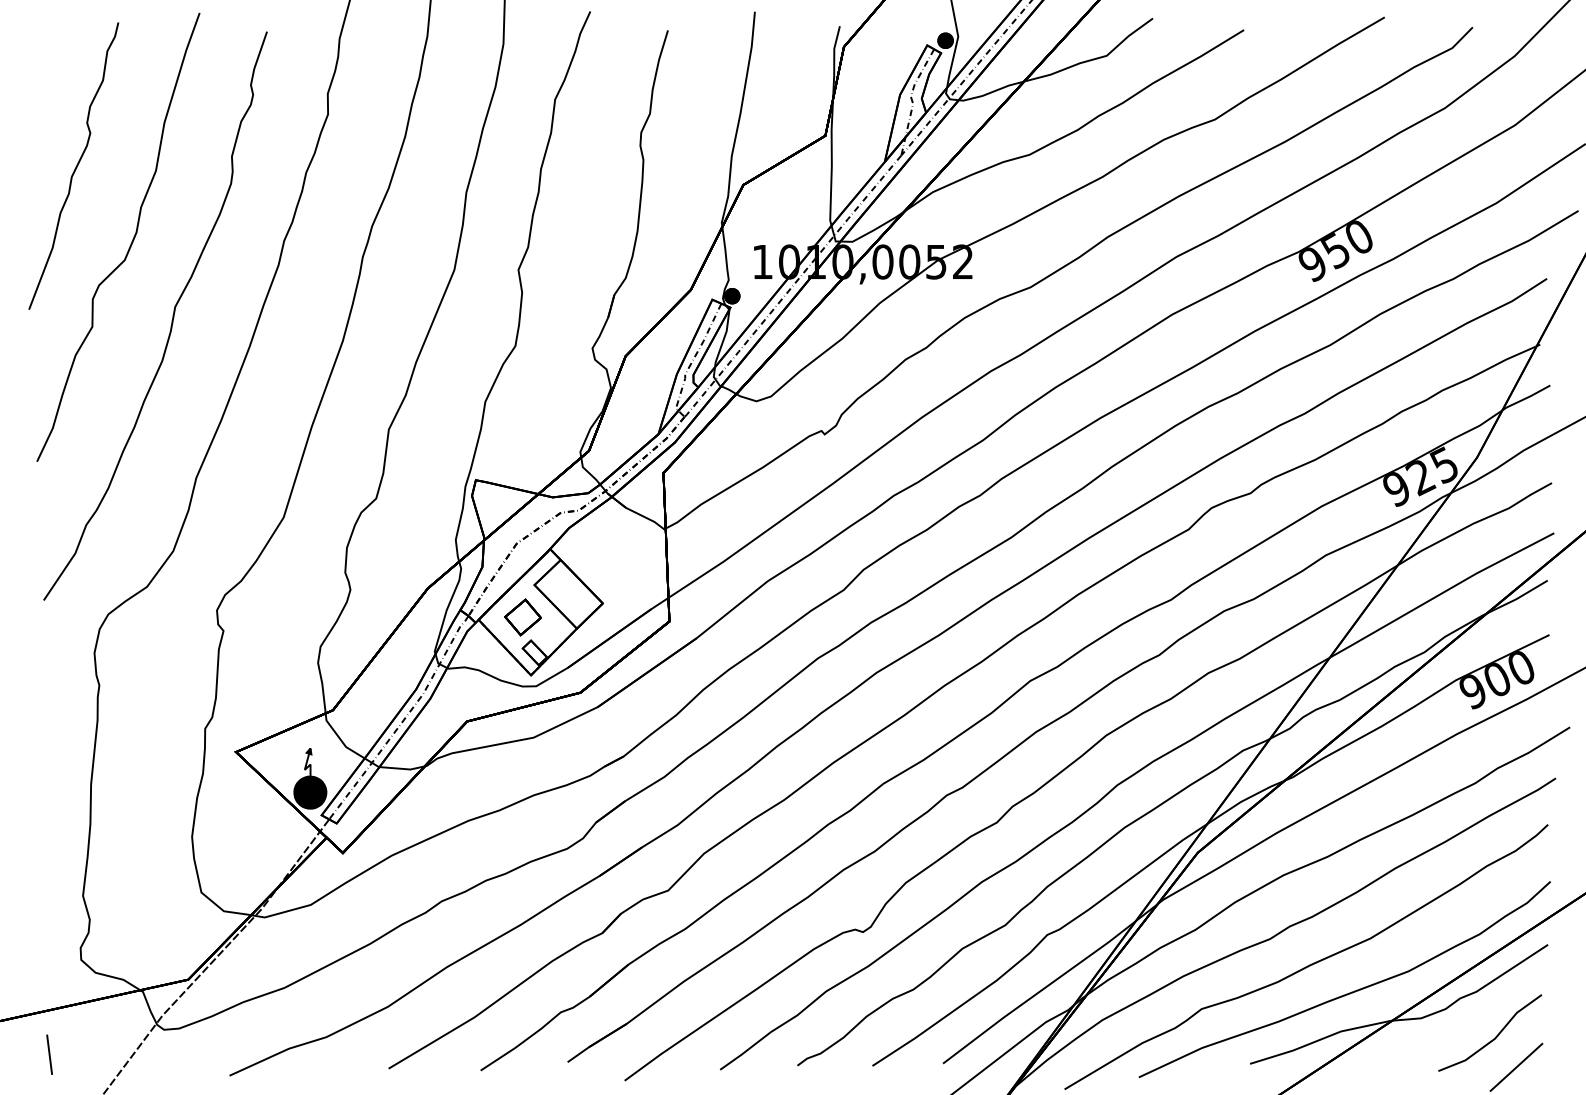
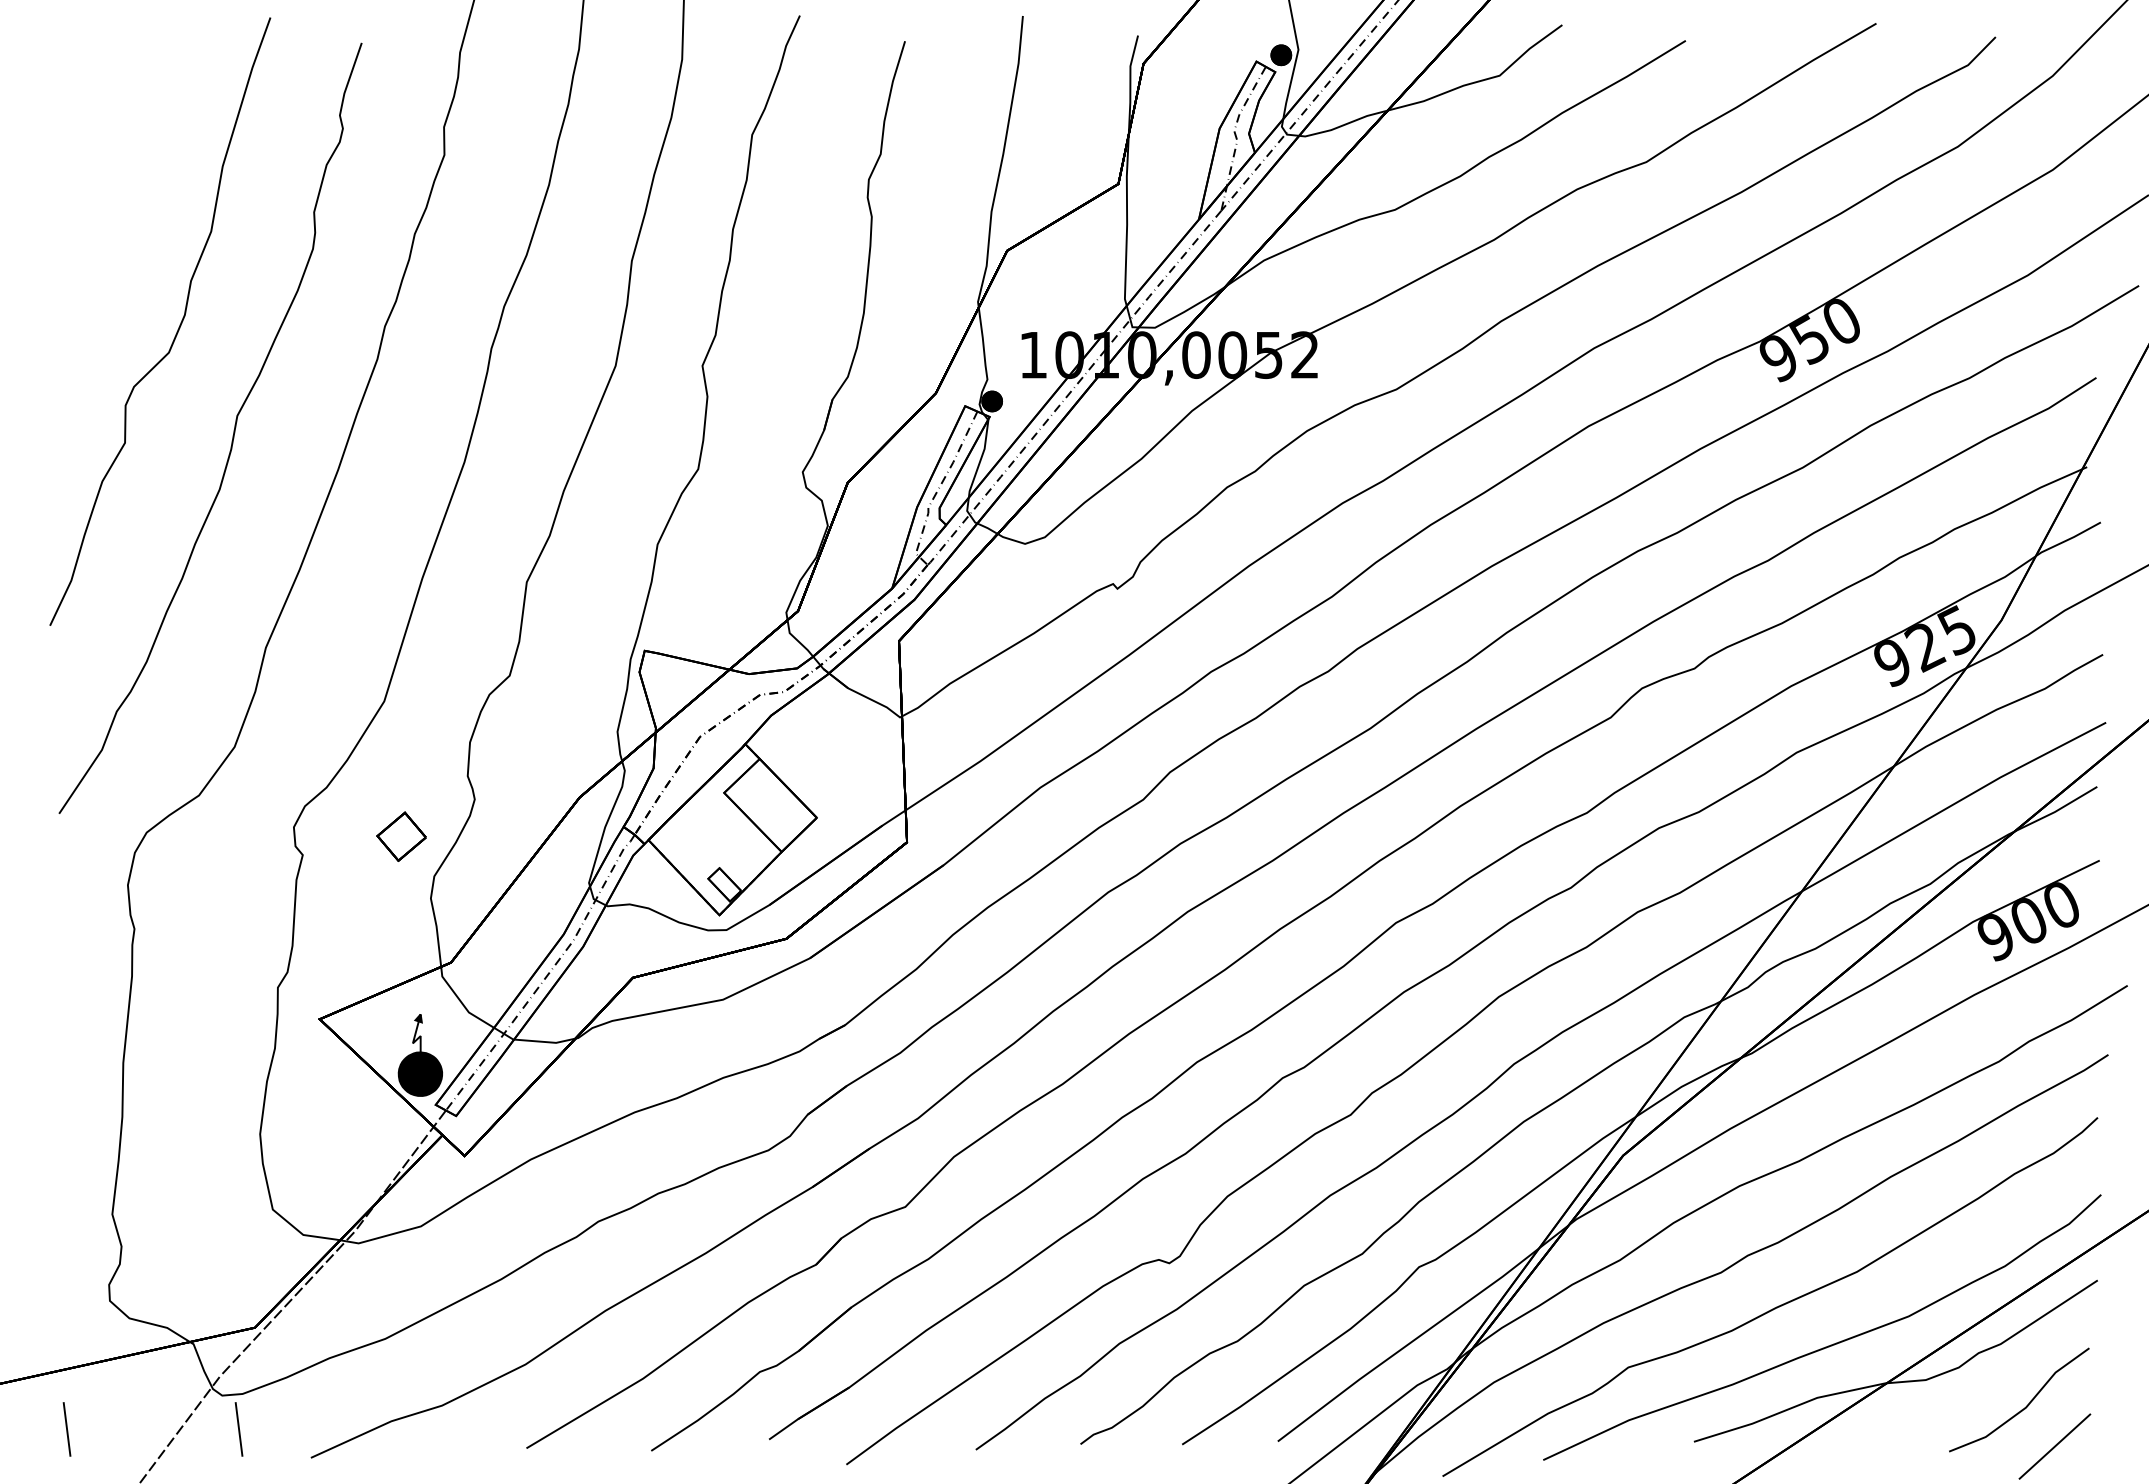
curve: (75, 167) -> (102, 226), removed
part: (522, 617) -> (401, 836), moved
line: (176, 1054) -> (238, 1429), added

